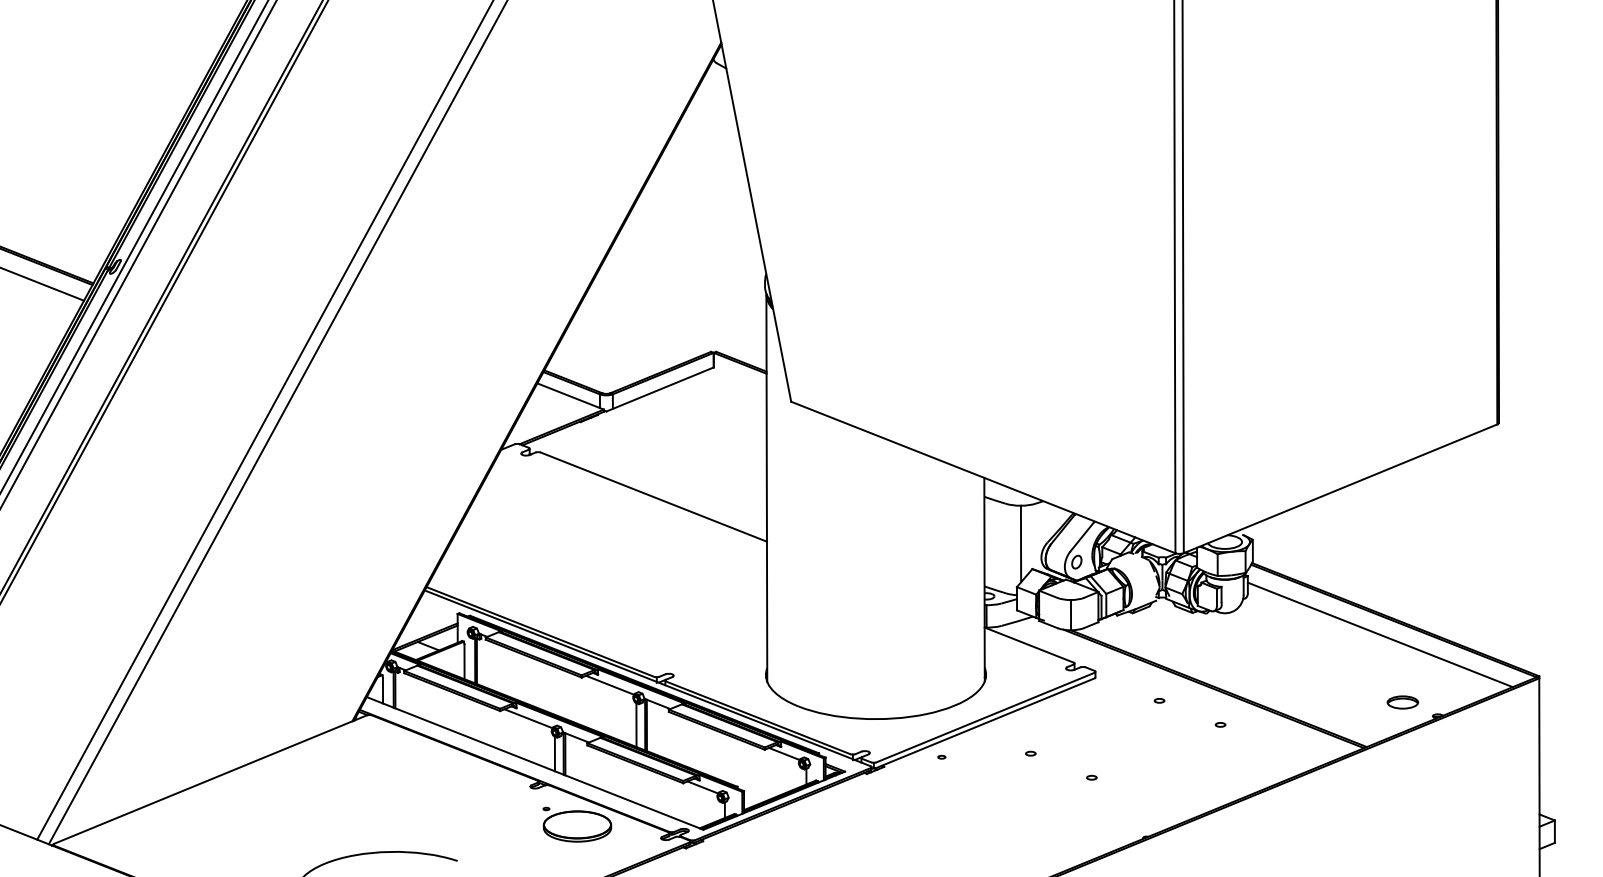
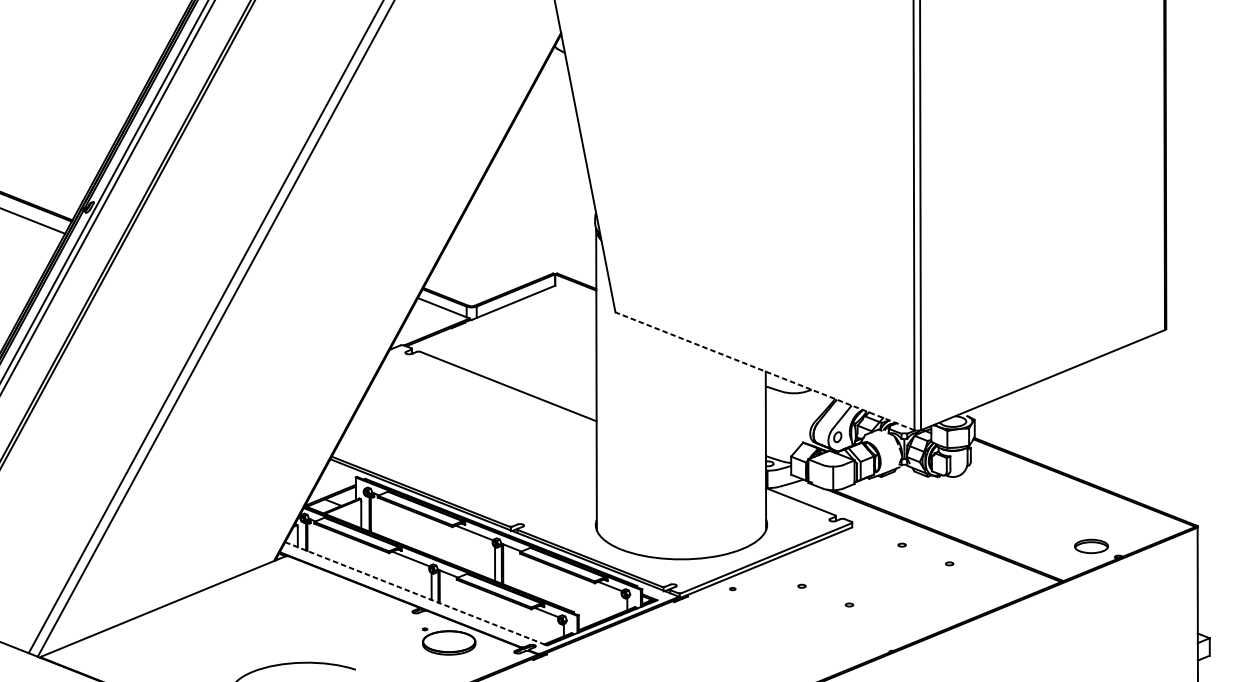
line: (983, 477) -> (765, 371), solid -> dashed
line: (1020, 543) -> (793, 422), removed
line: (1379, 634) -> (1073, 493), removed
part: (1402, 702) -> (1091, 546), size x1.4
line: (535, 763) -> (416, 593), solid -> dashed

